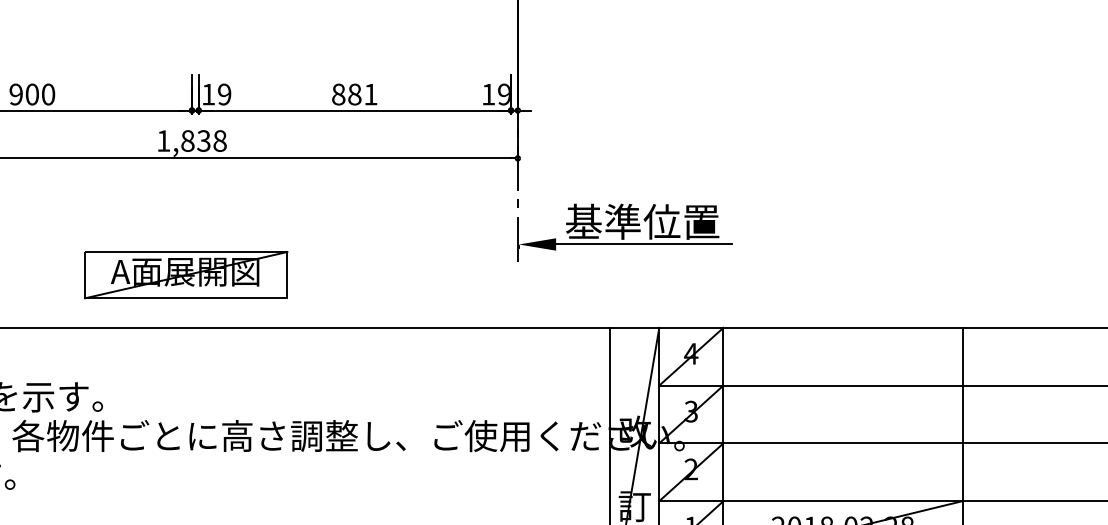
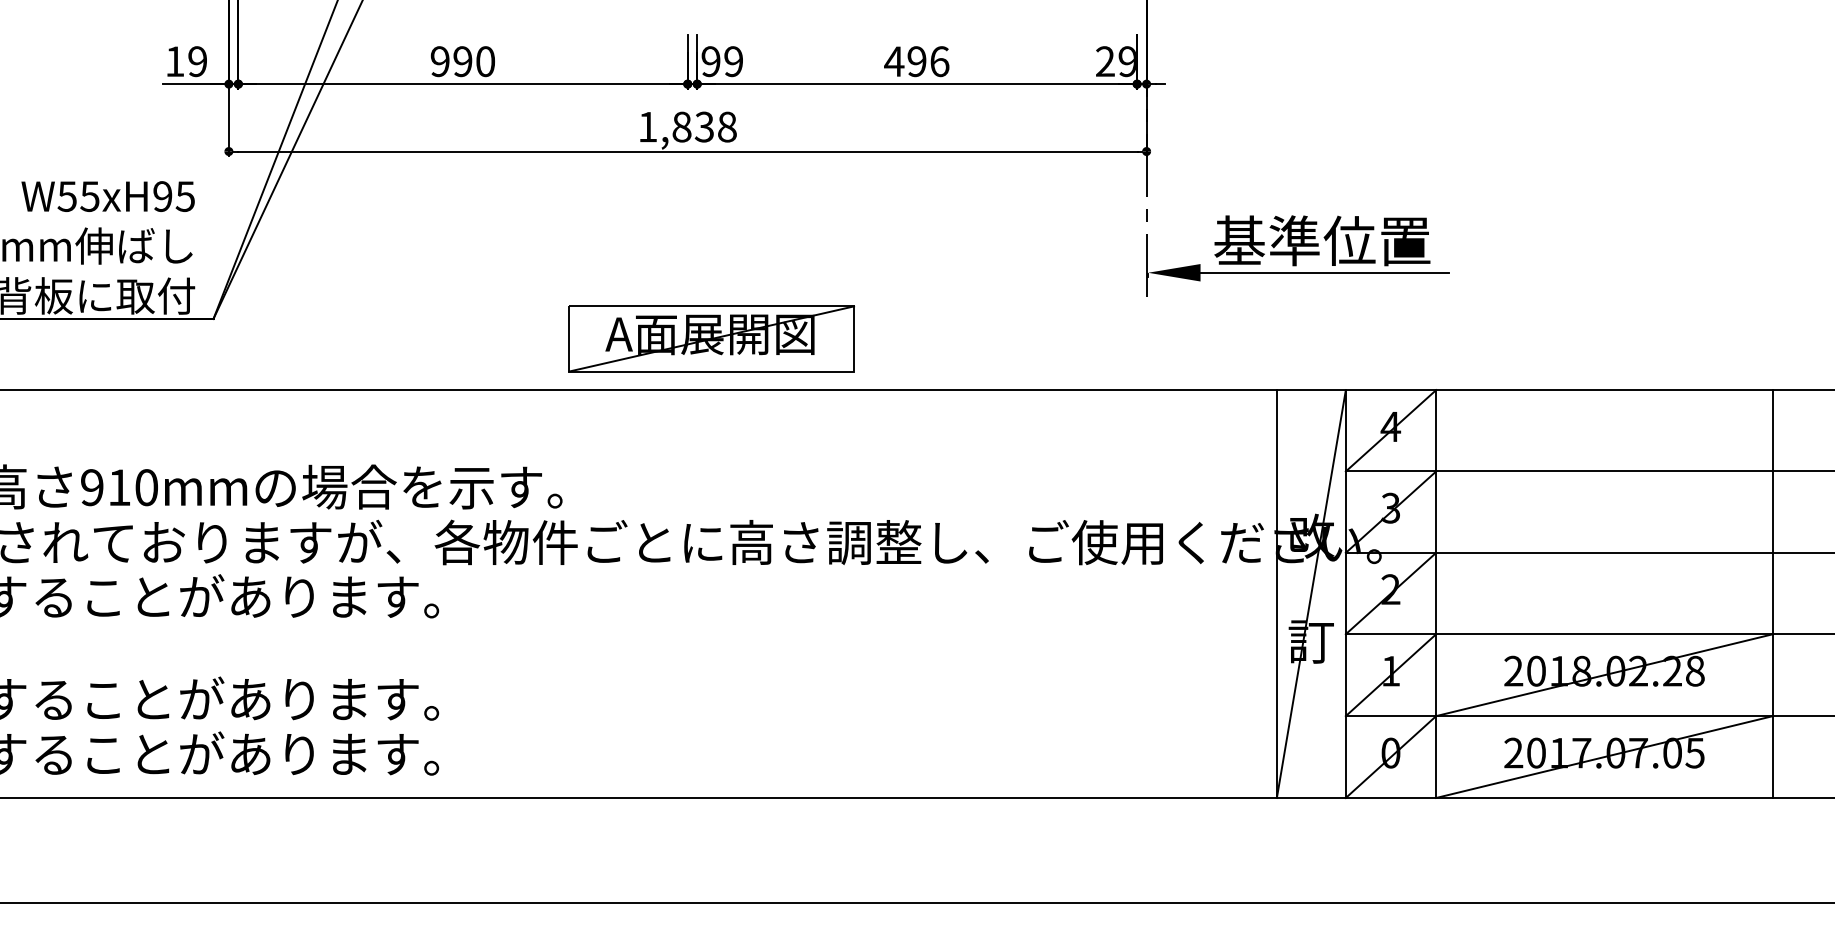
text: (32, 94) -> (462, 61), 900 -> 990
text: (208, 94) -> (710, 61), 19 -> 99
text: (354, 94) -> (916, 61), 881 -> 496
text: (488, 94) -> (1105, 61), 19 -> 29
part: (186, 274) -> (711, 338), moved

